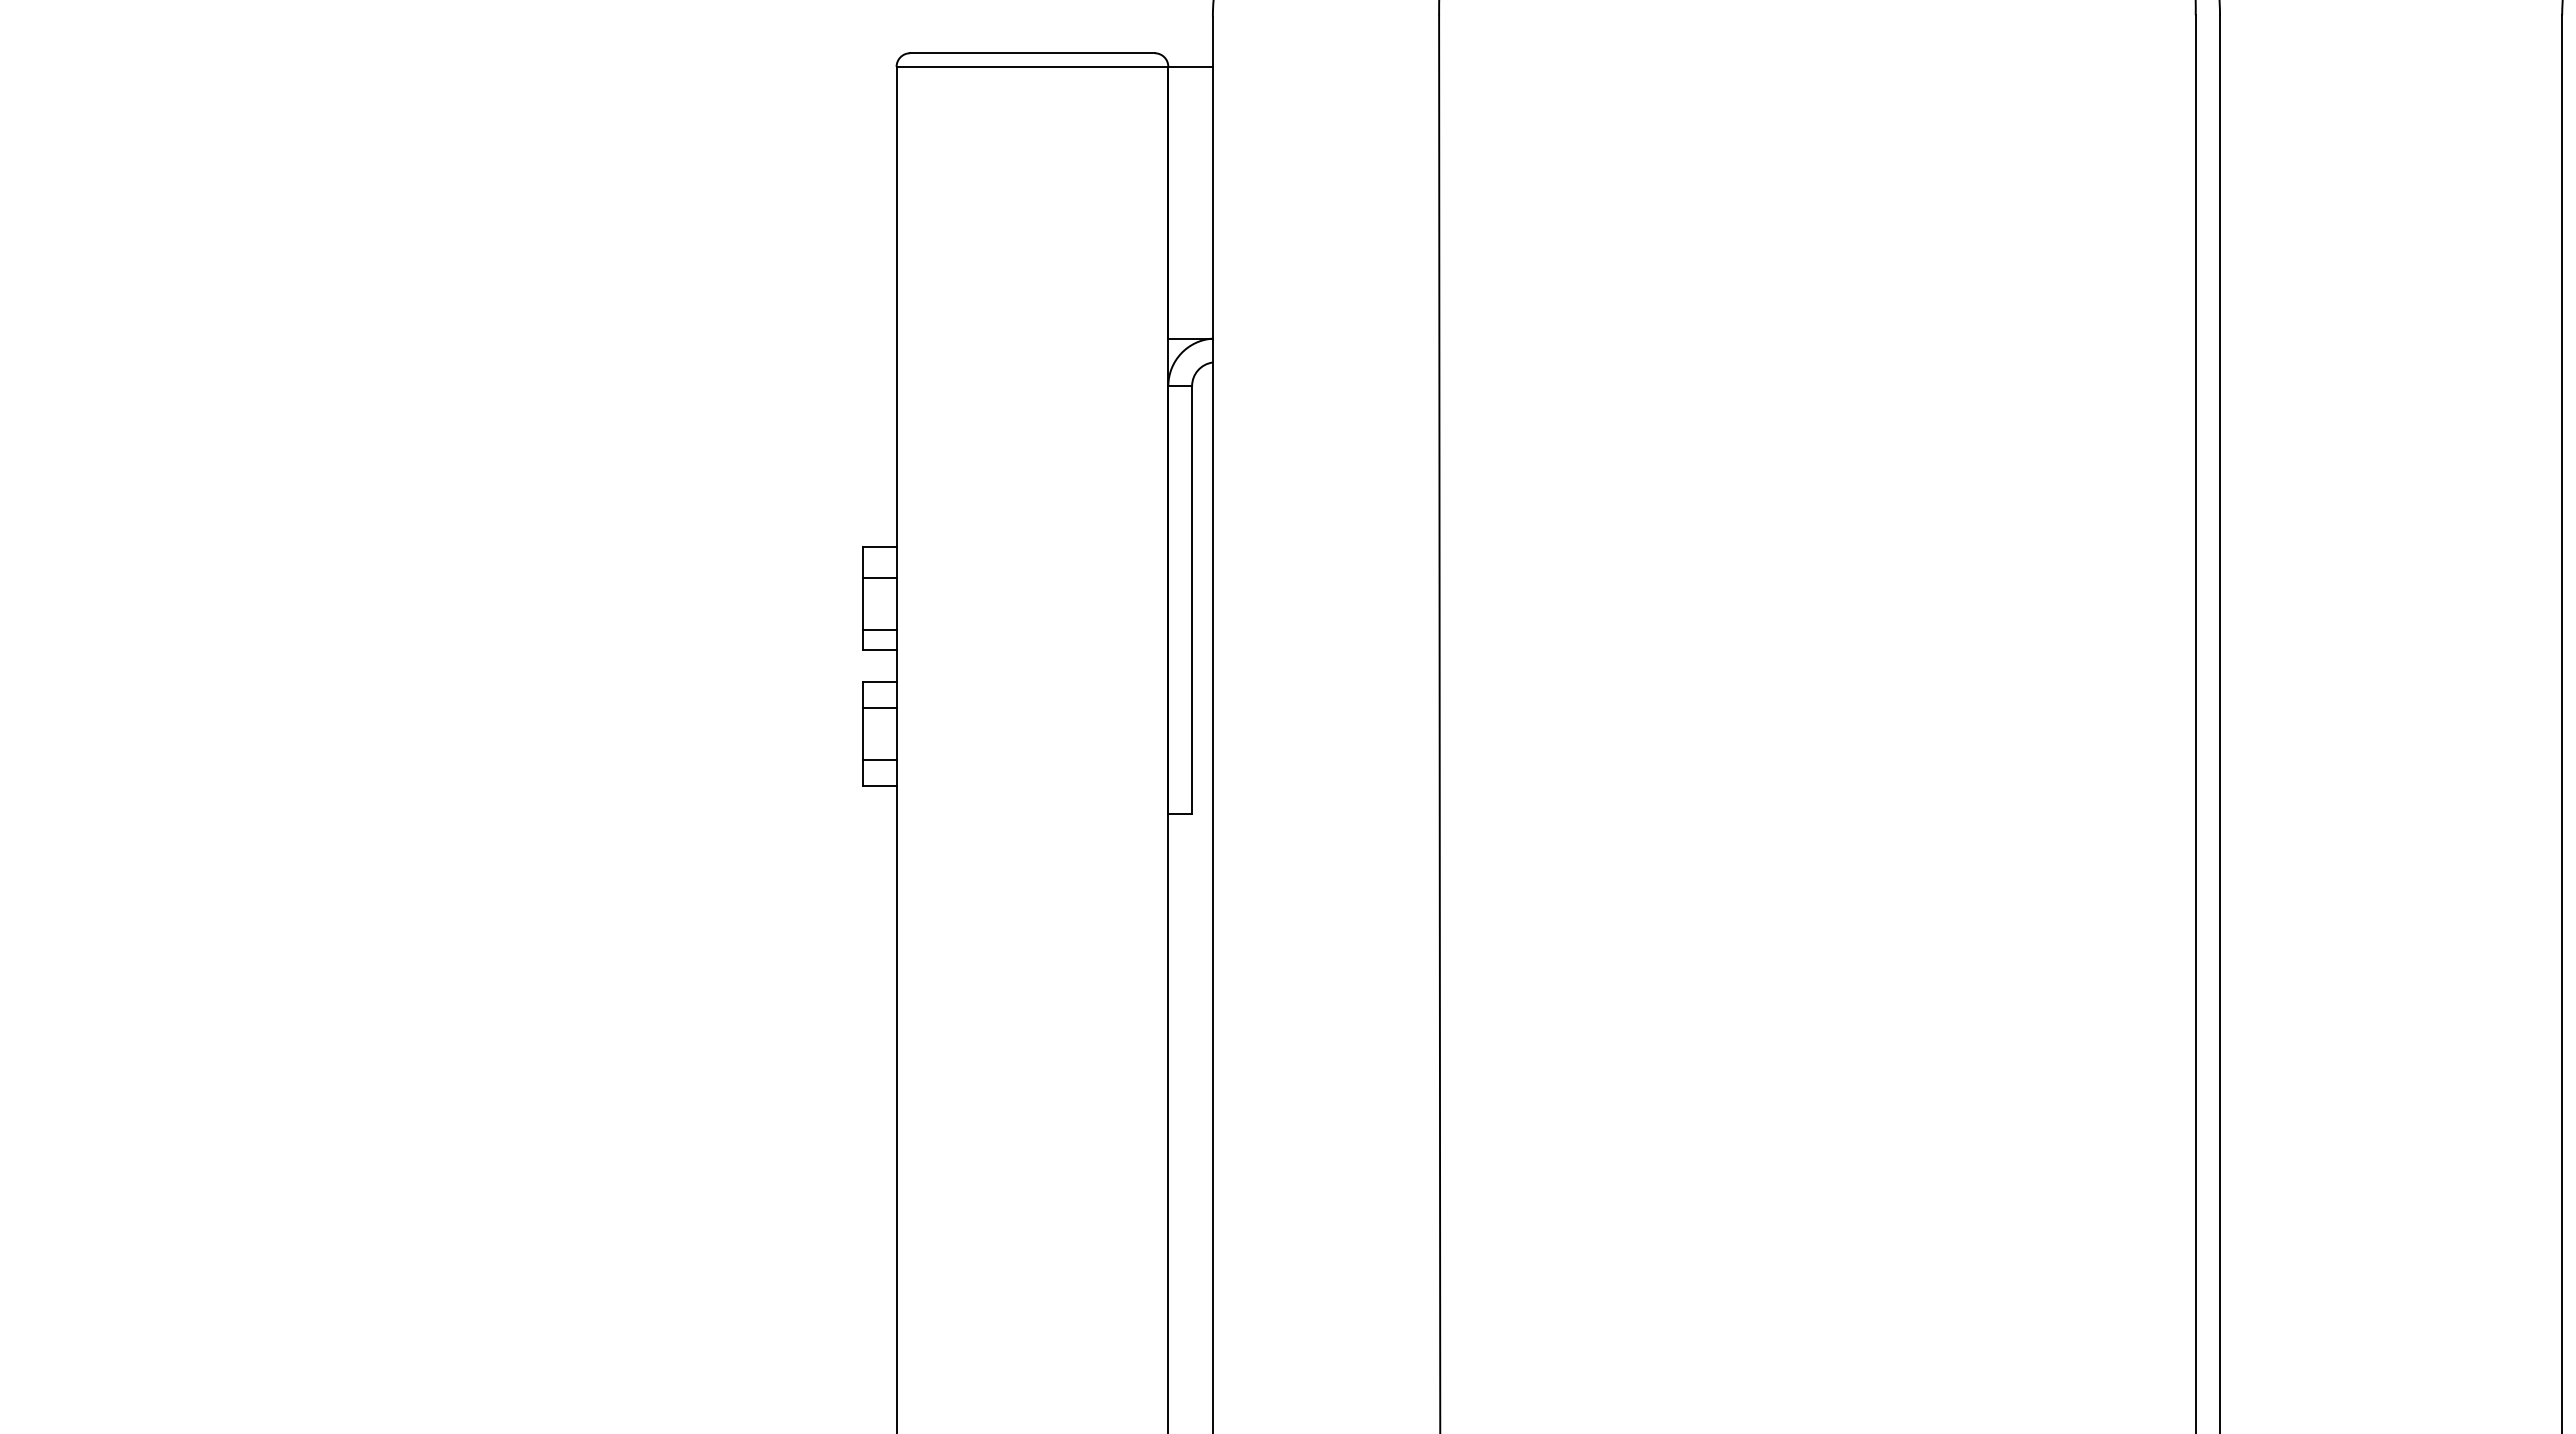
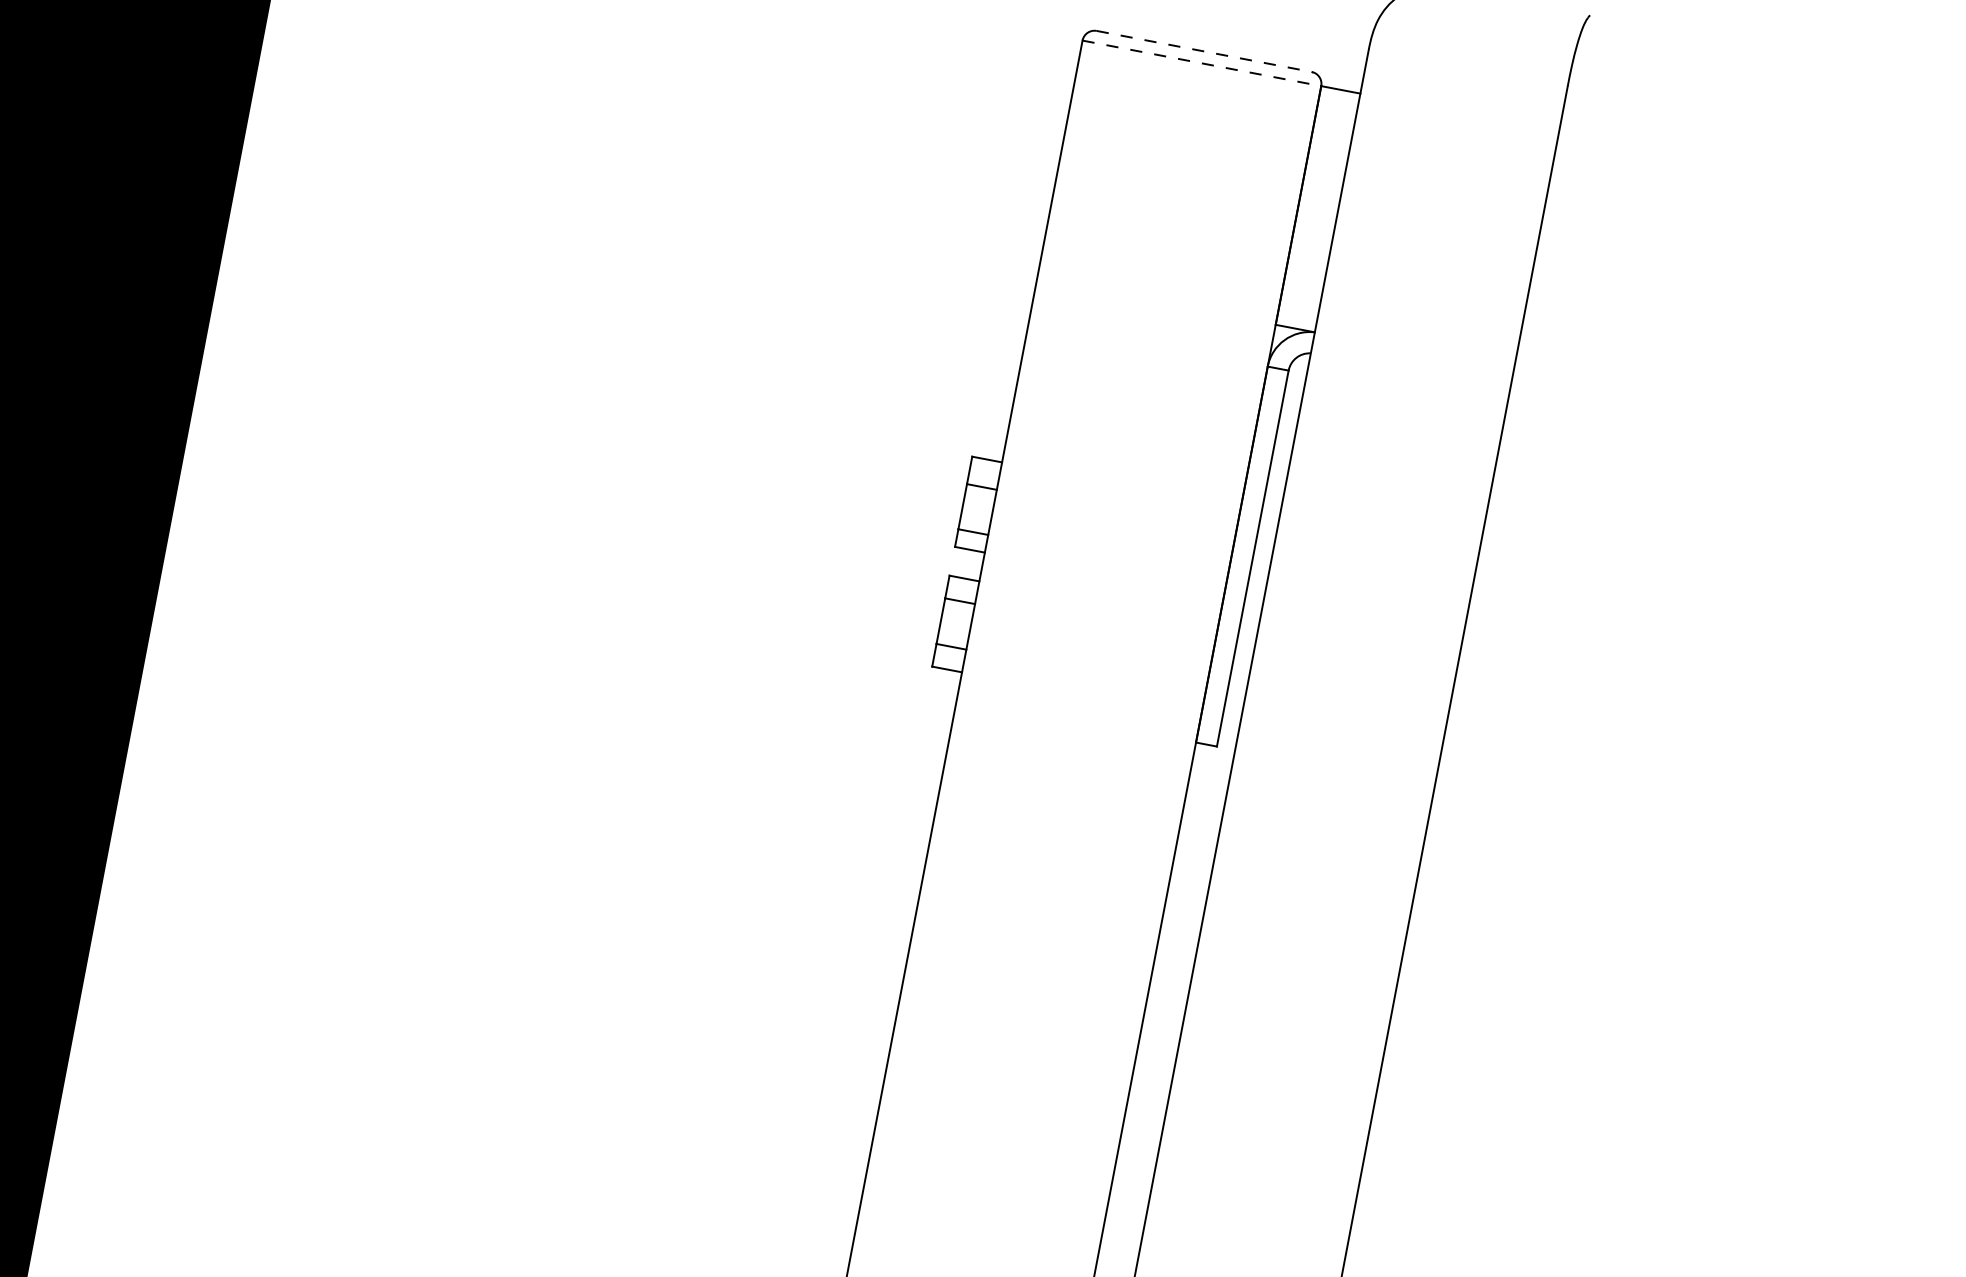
line: (1032, 53) -> (1204, 51), solid -> dashed
line: (1032, 66) -> (1201, 63), solid -> dashed

